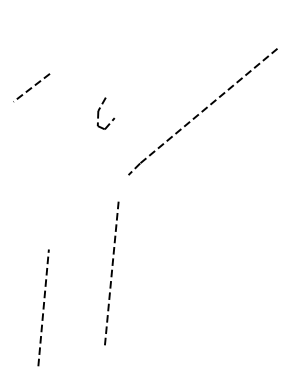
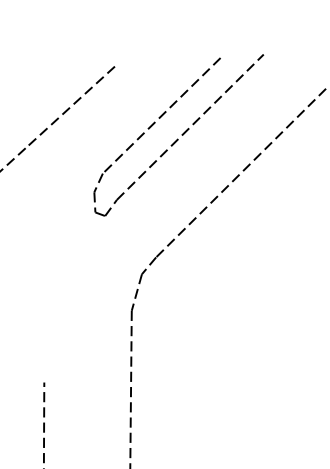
line: (85, 45) -> (69, 106), added
line: (152, 58) -> (160, 116), added
line: (173, 68) -> (189, 127), added
line: (123, 188) -> (136, 292), added

